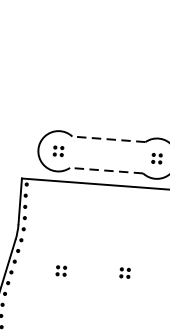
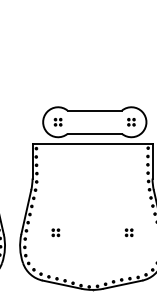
line: (108, 139) -> (94, 110), dashed -> solid
line: (106, 170) -> (94, 133), dashed -> solid
part: (60, 270) -> (55, 232), moved
part: (124, 272) -> (128, 232), moved

